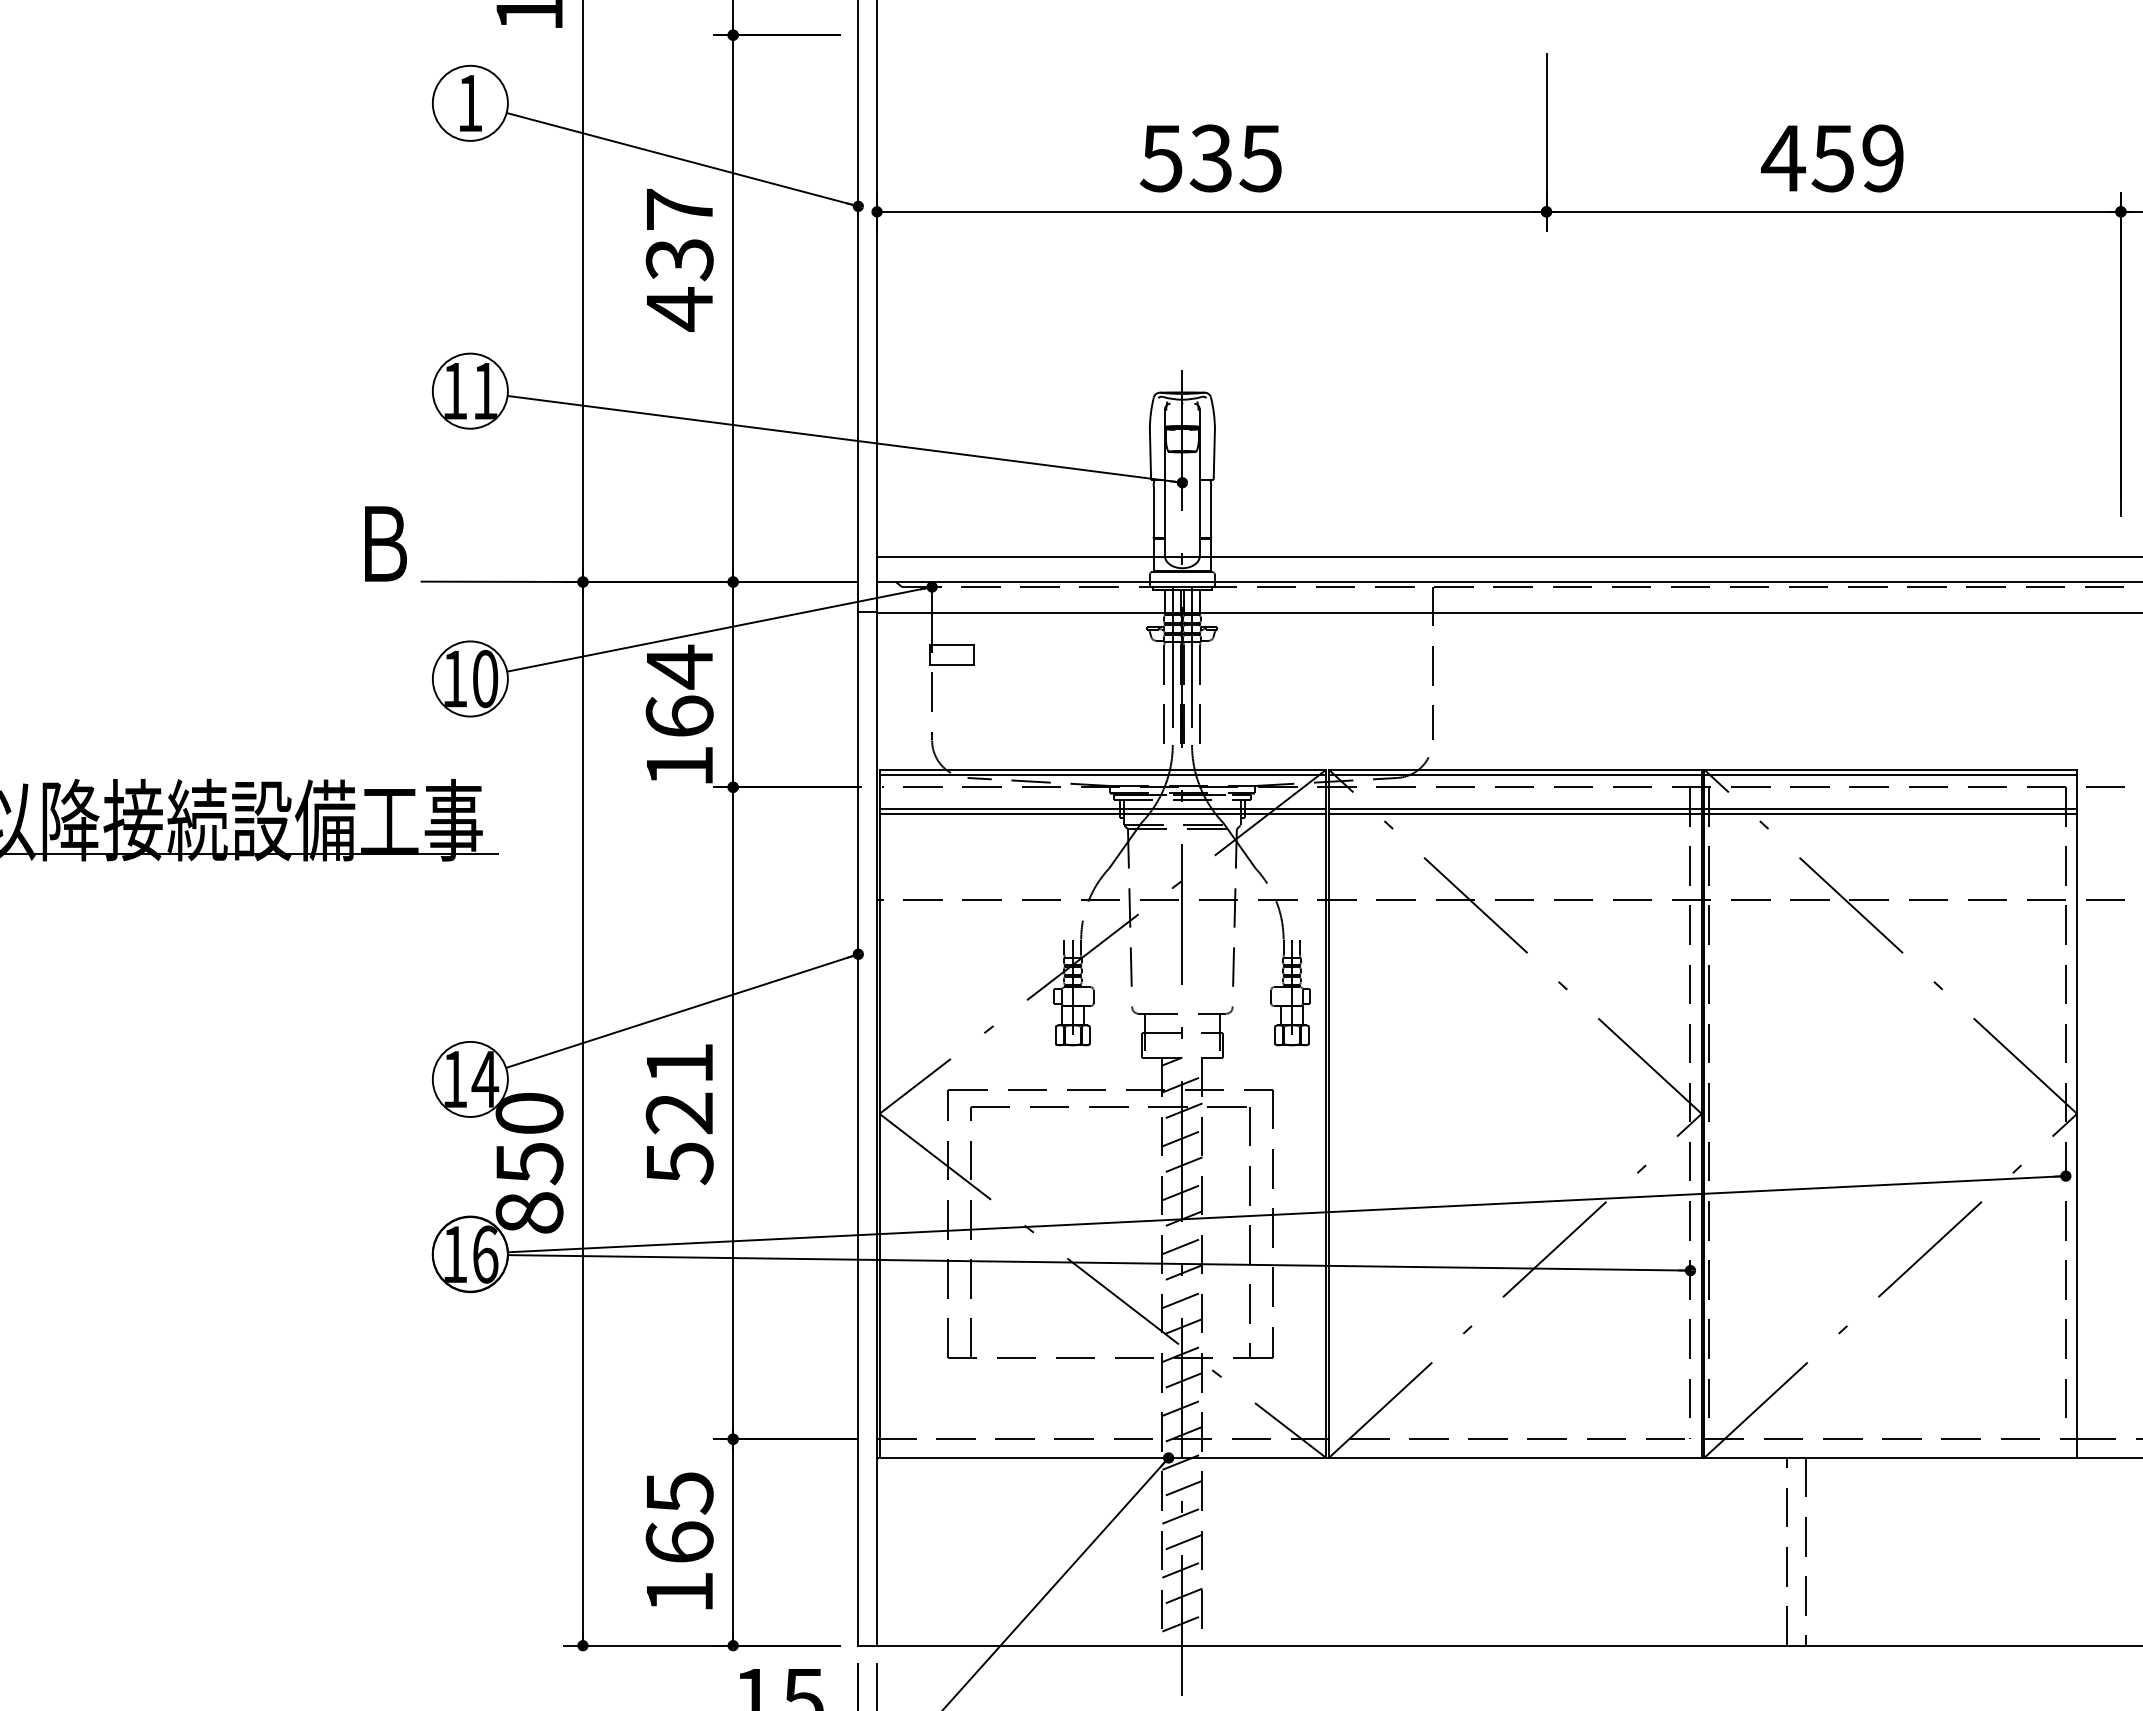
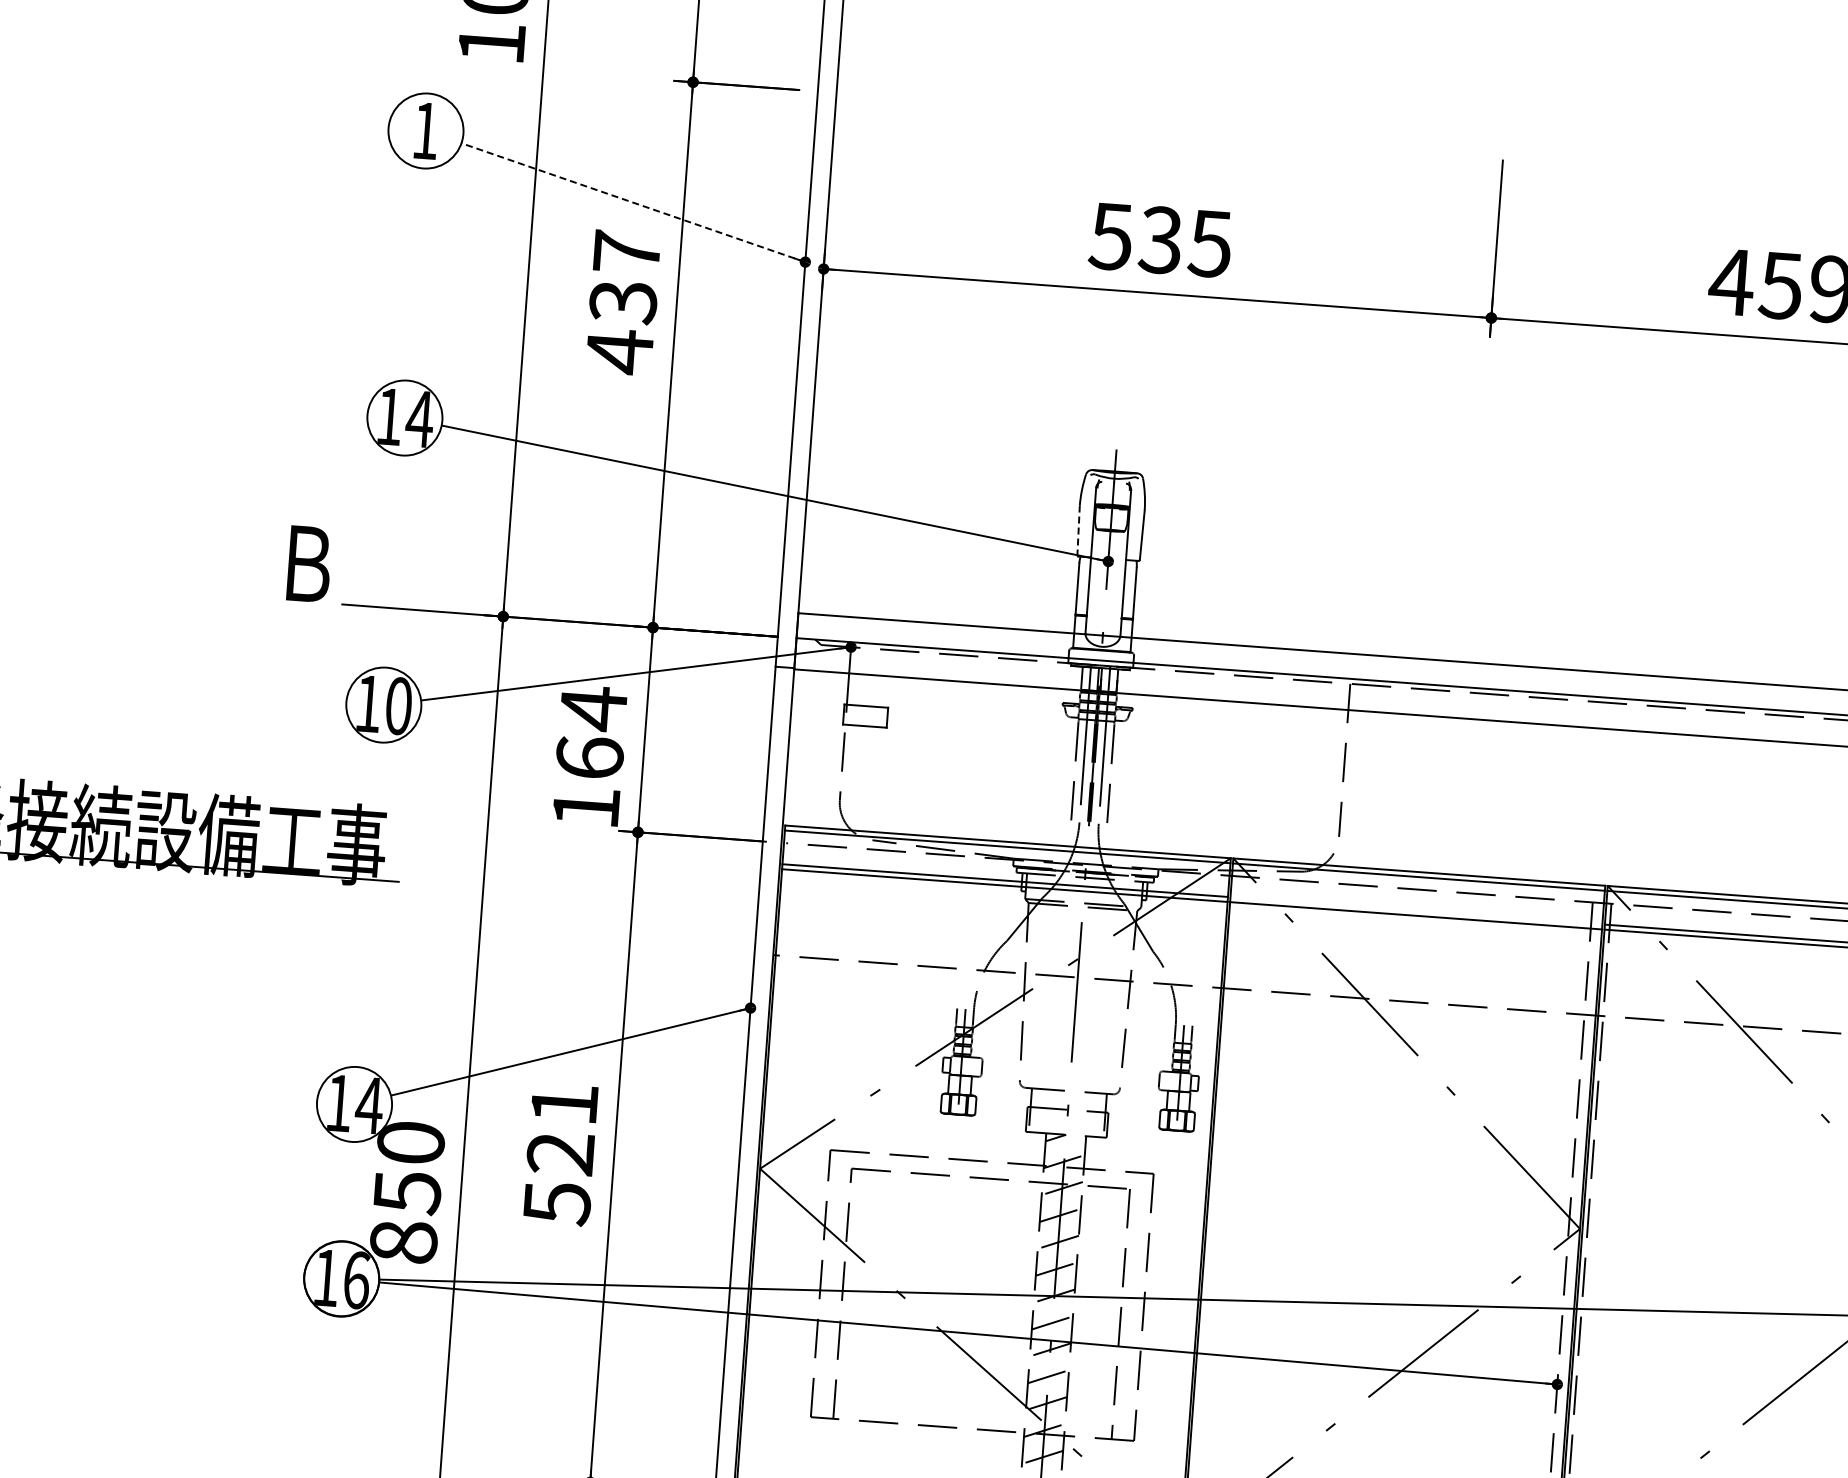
line: (682, 159) -> (633, 202), solid -> dashed
text: (485, 391) -> (419, 419), 11 -> 14
line: (1150, 453) -> (1078, 530), solid -> dashed
line: (1514, 808) -> (1415, 910), removed

